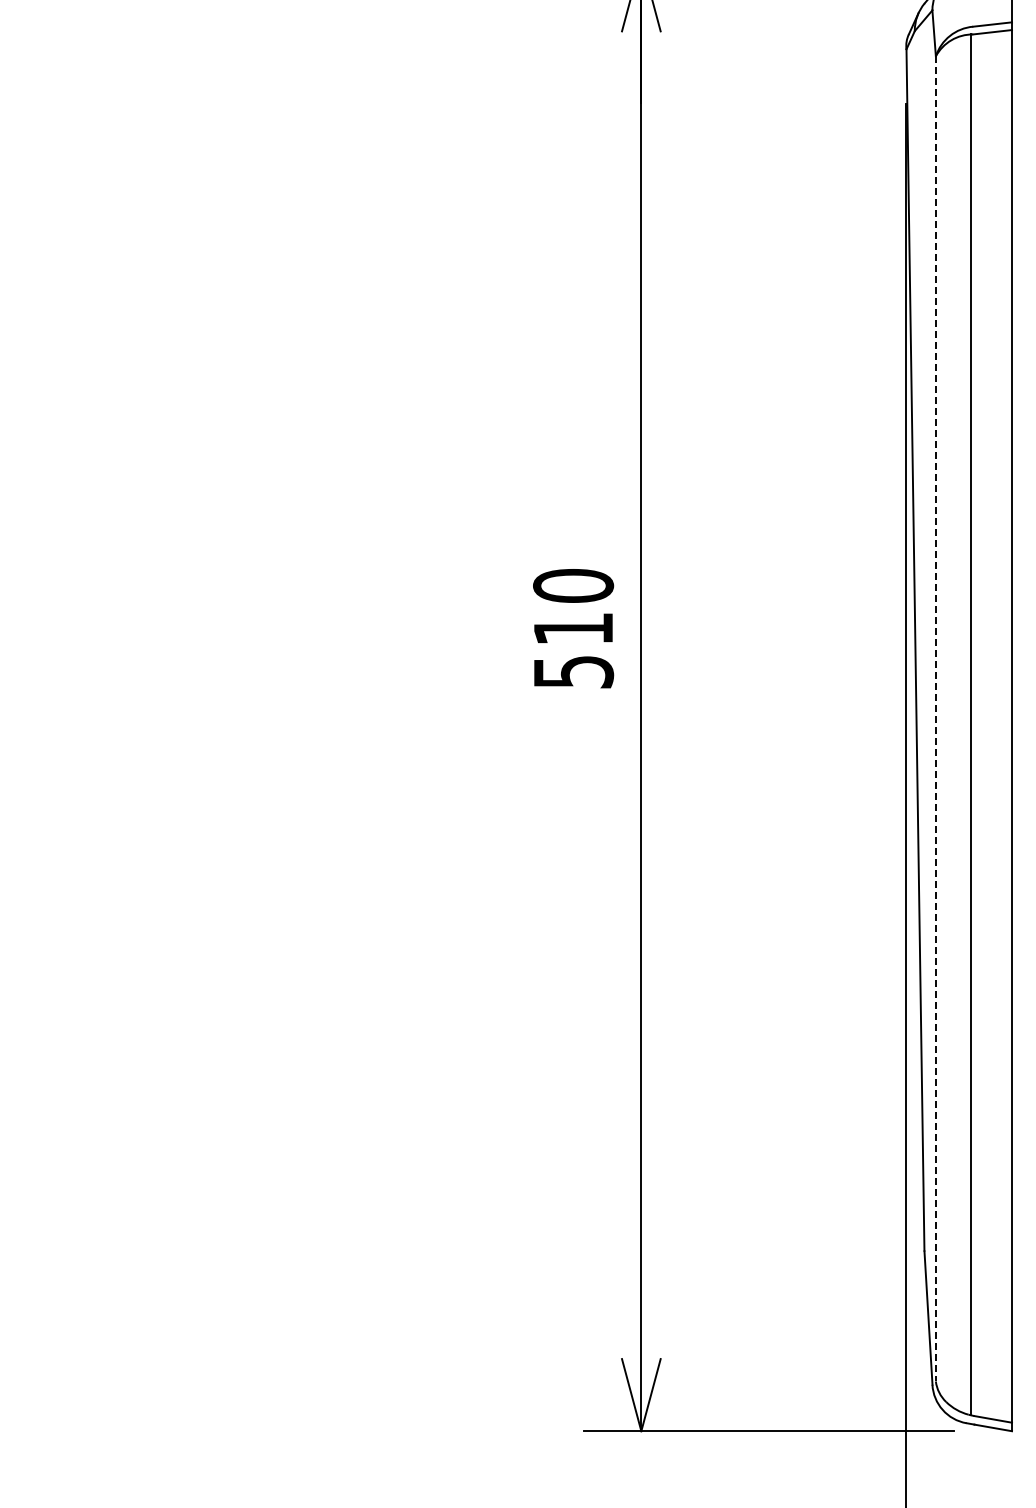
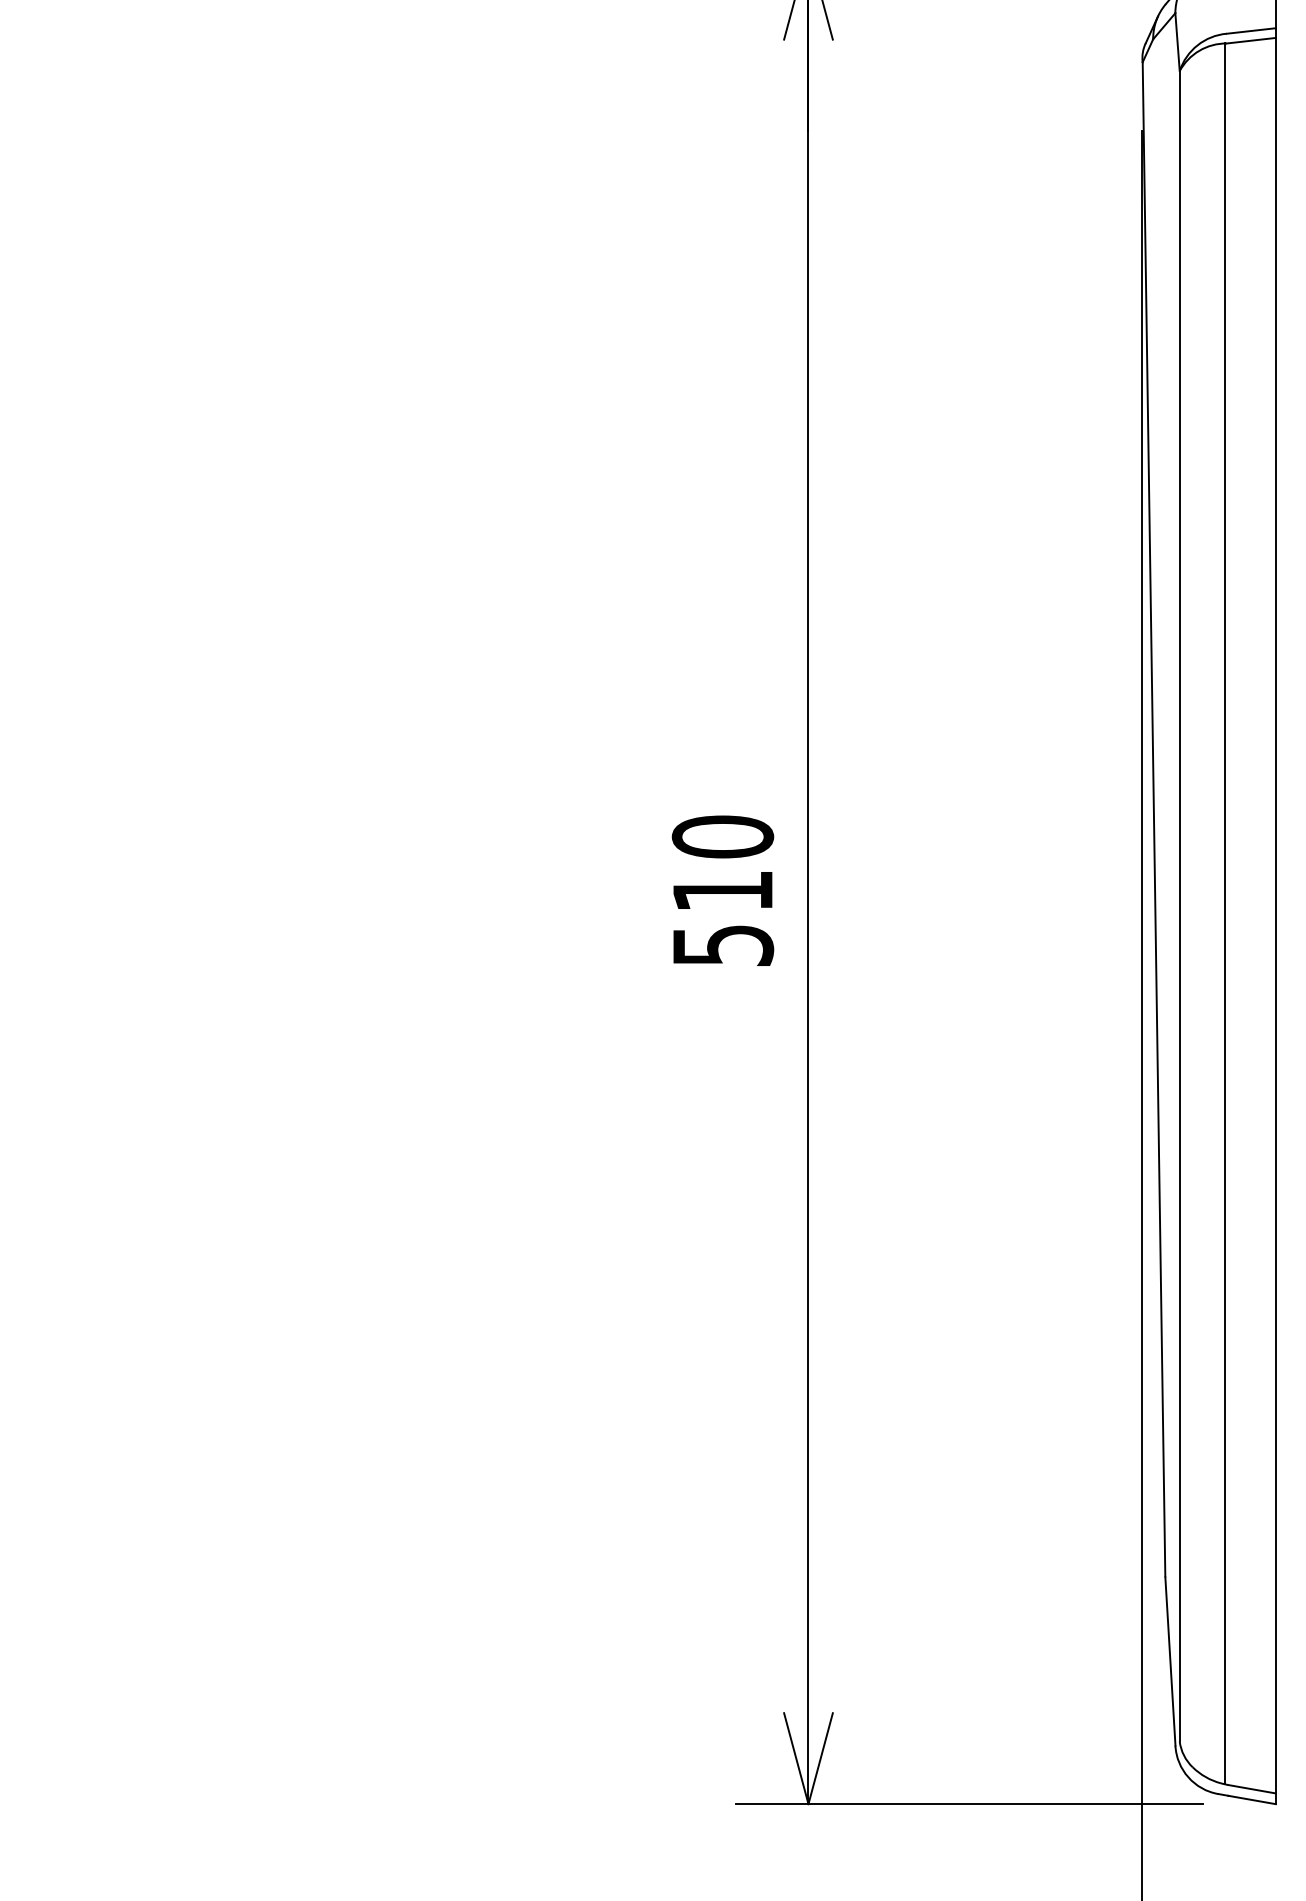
text: (573, 628) -> (722, 890), moved
line: (935, 718) -> (1179, 905), dashed -> solid

